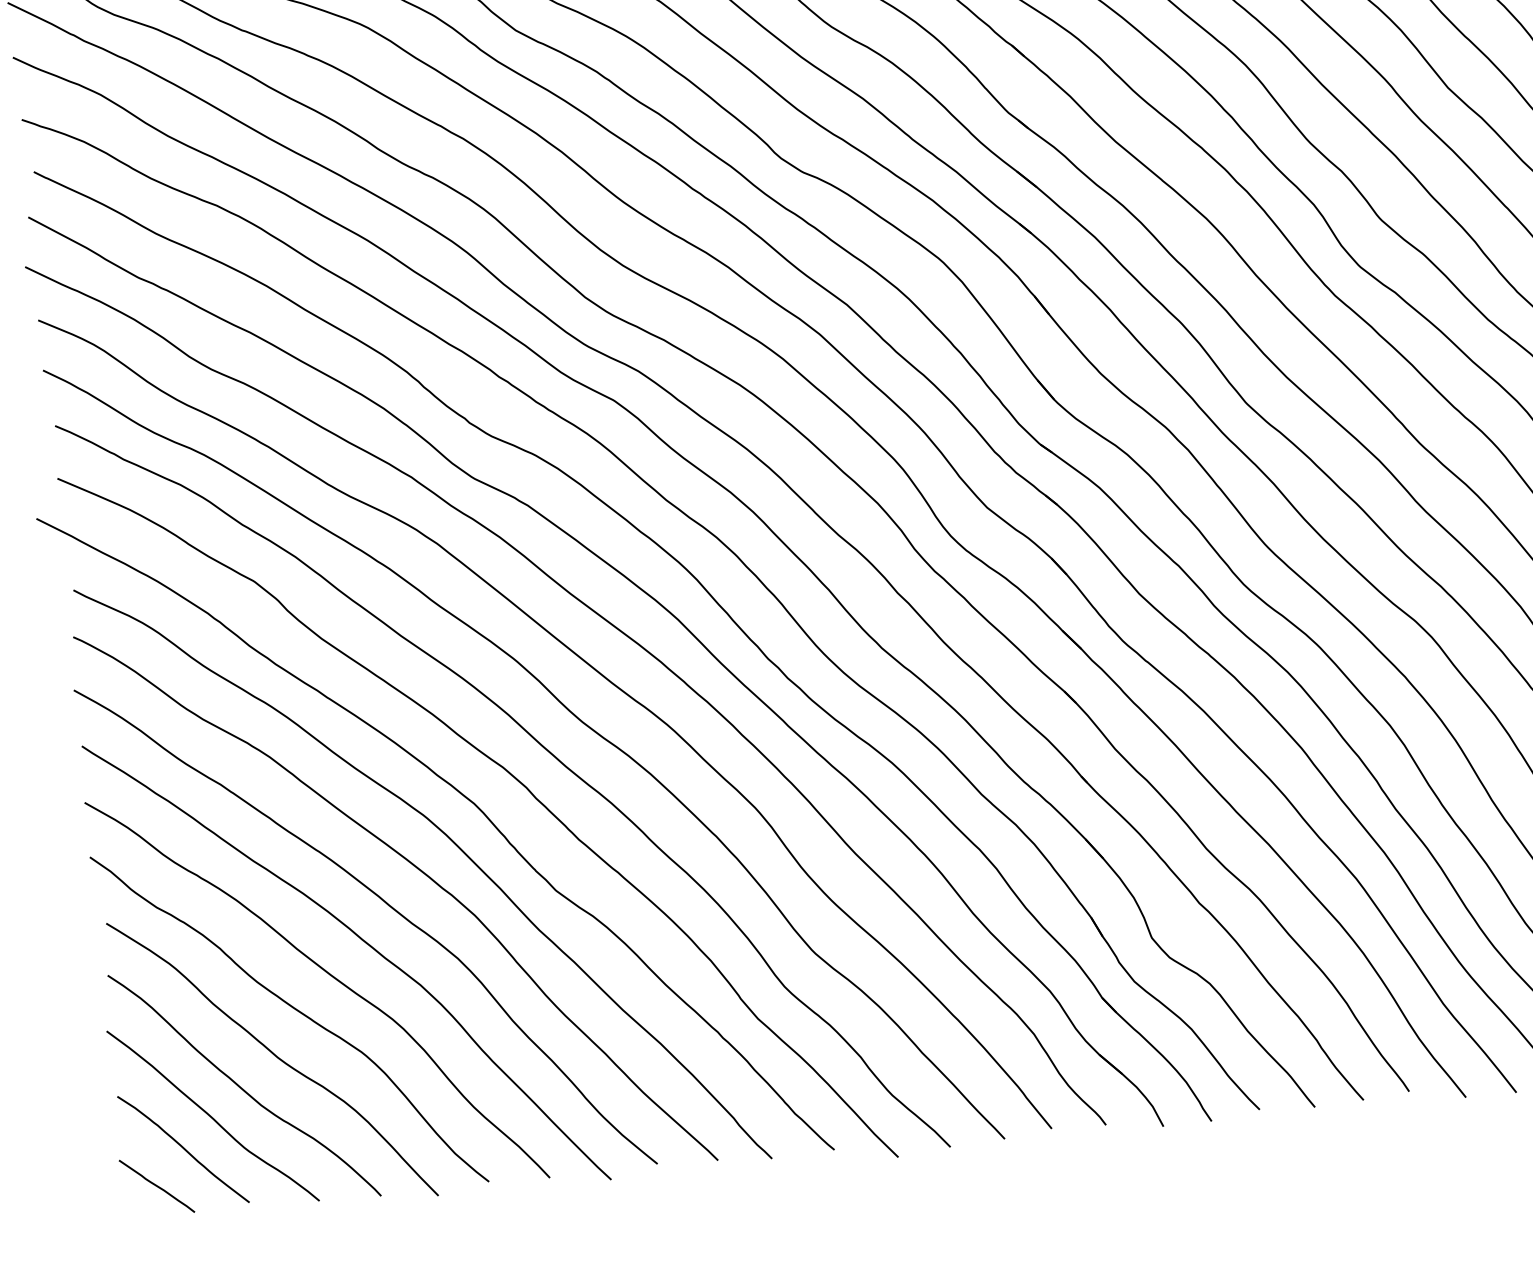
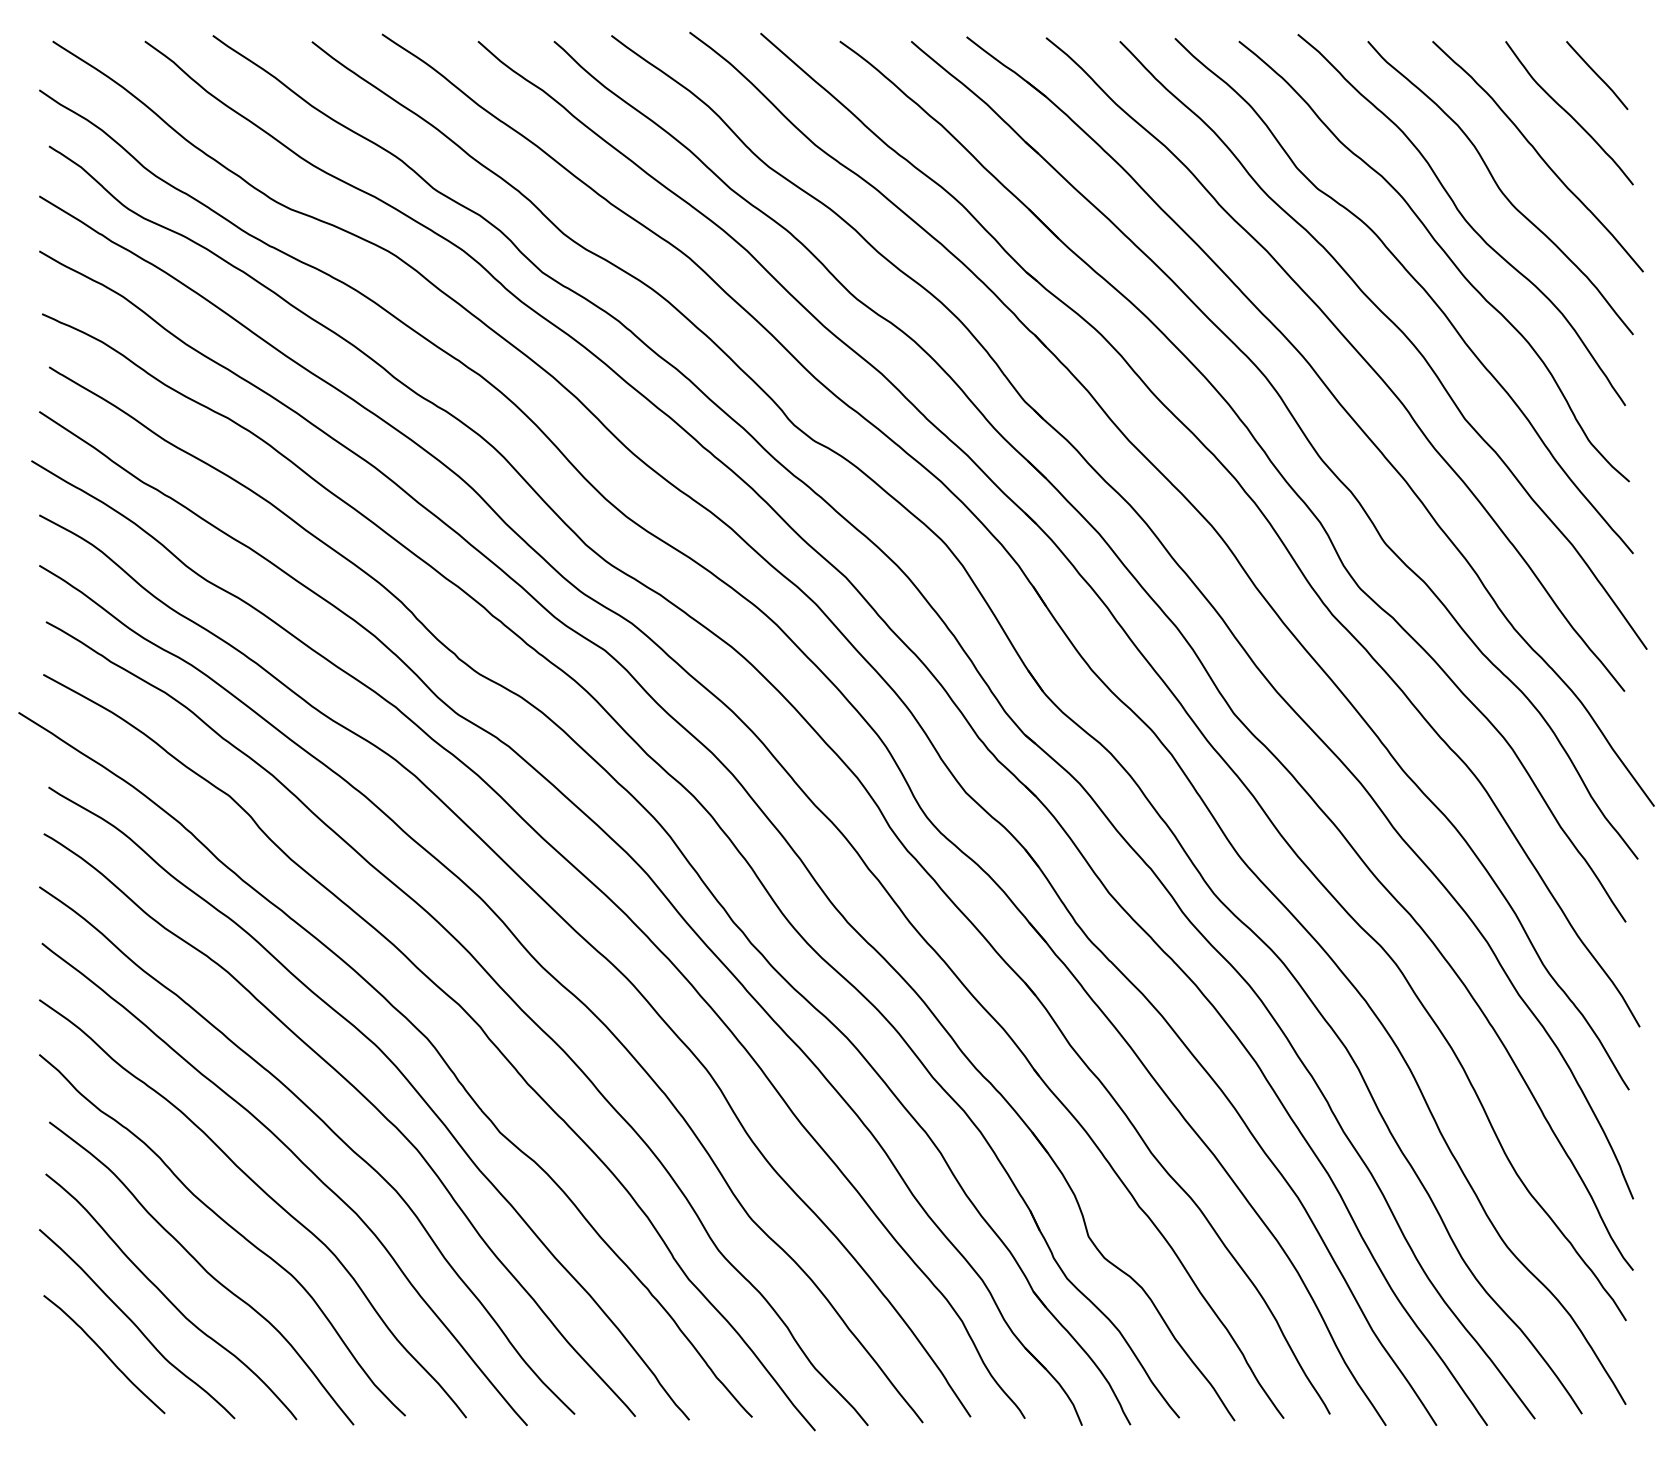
line: (156, 1186) -> (74, 1388), removed

